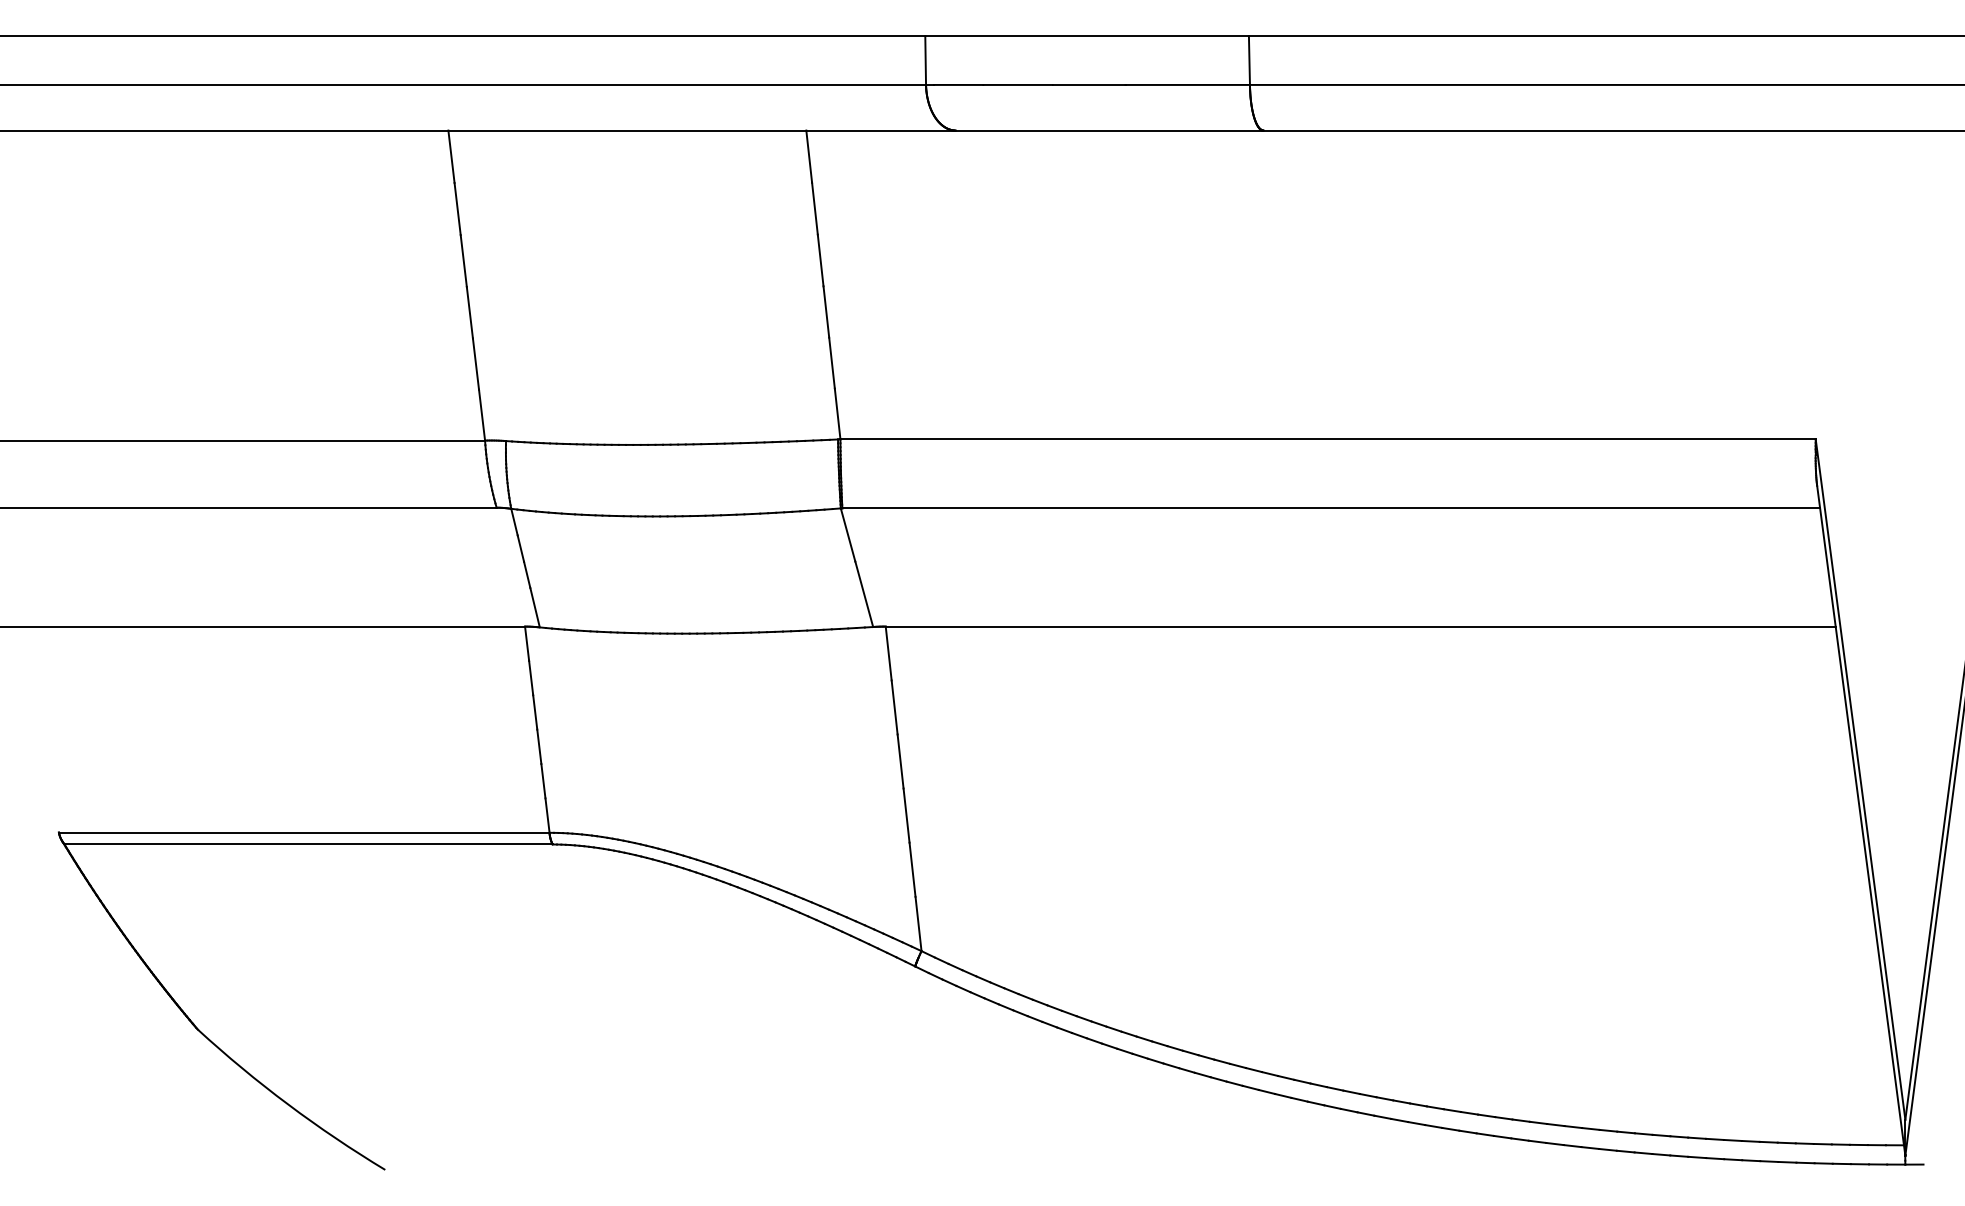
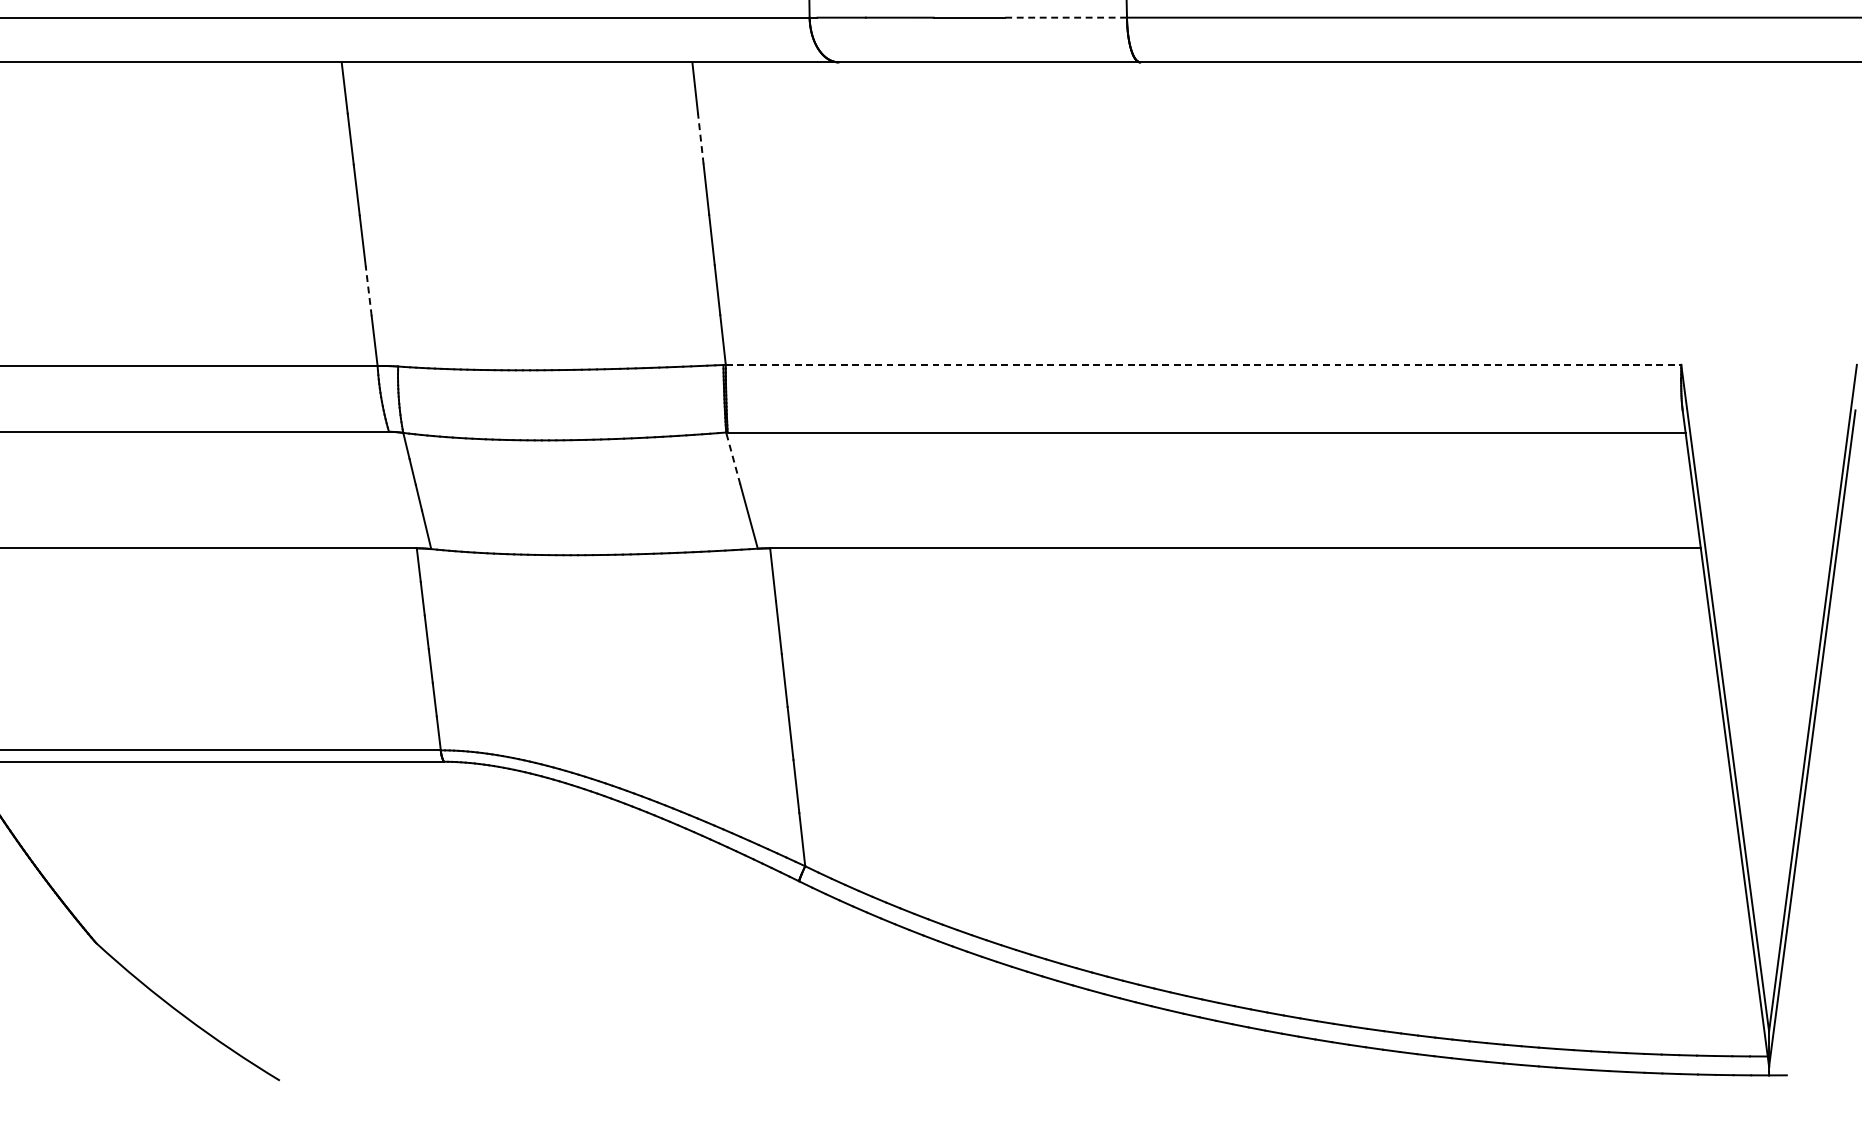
line: (1187, 84) -> (1065, 17), solid -> dashed
line: (814, 208) -> (700, 138), solid -> dashed
line: (475, 364) -> (368, 291), solid -> dashed
line: (1328, 439) -> (1203, 365), solid -> dashed
line: (848, 535) -> (733, 459), solid -> dashed

